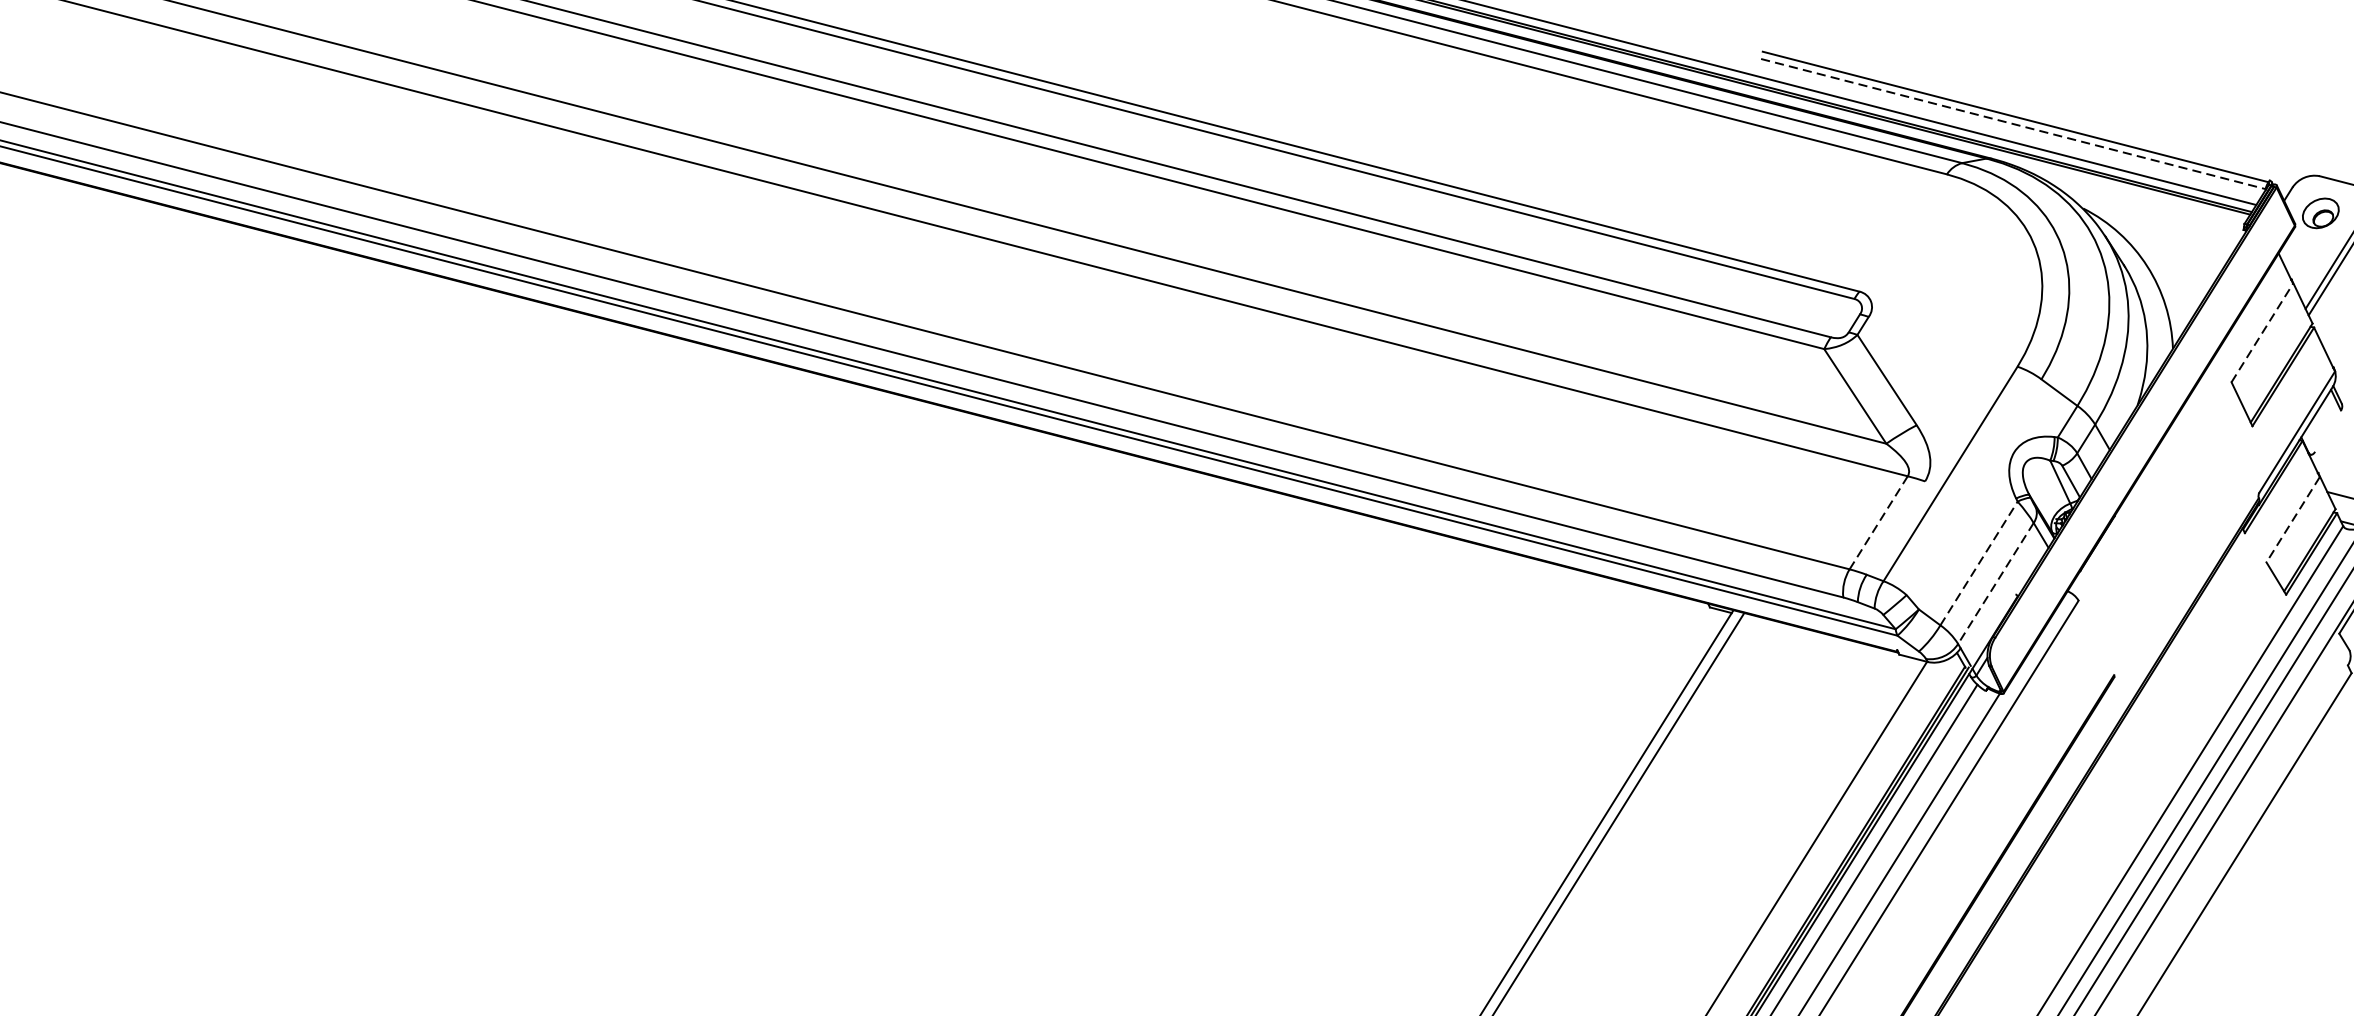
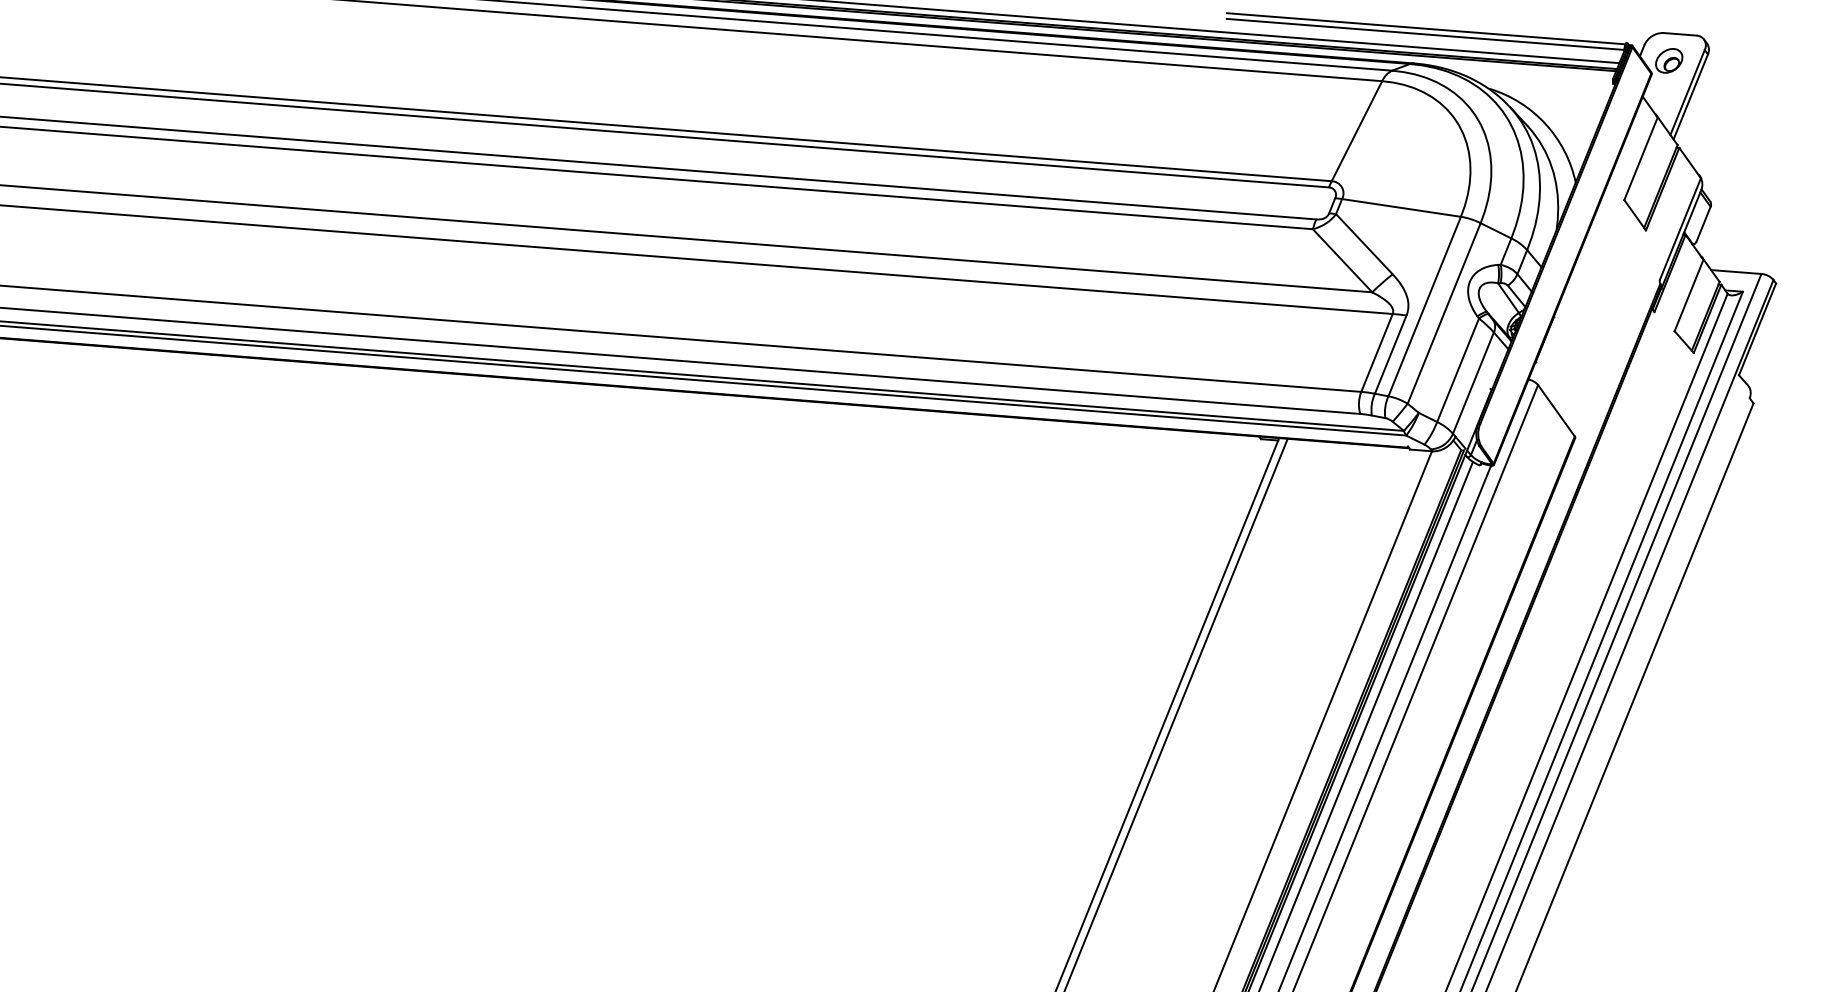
line: (2013, 124) -> (1425, 34), dashed -> solid
line: (1902, 233) -> (1356, 131), added
line: (2263, 332) -> (1641, 158), dashed -> solid
line: (1943, 341) -> (1401, 207), added
line: (2328, 430) -> (1703, 223), added
line: (1973, 487) -> (1443, 313), added
line: (2292, 520) -> (1688, 296), dashed -> solid
line: (1879, 522) -> (1377, 352), dashed -> solid
line: (1895, 527) -> (1390, 354), added
line: (1979, 563) -> (1458, 370), dashed -> solid
line: (1995, 583) -> (1473, 383), dashed -> solid
line: (2096, 637) -> (1556, 410), added

